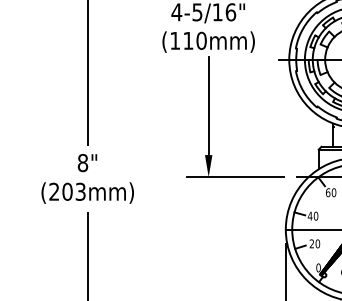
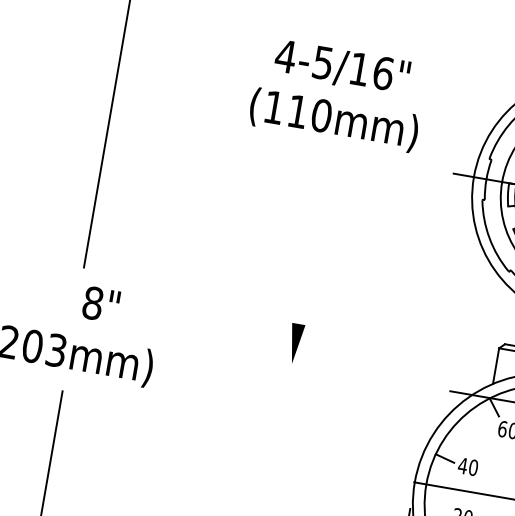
line: (208, 105) -> (313, 234), removed
text: (87, 163) -> (101, 305), moved
line: (235, 177) -> (340, 372), removed

